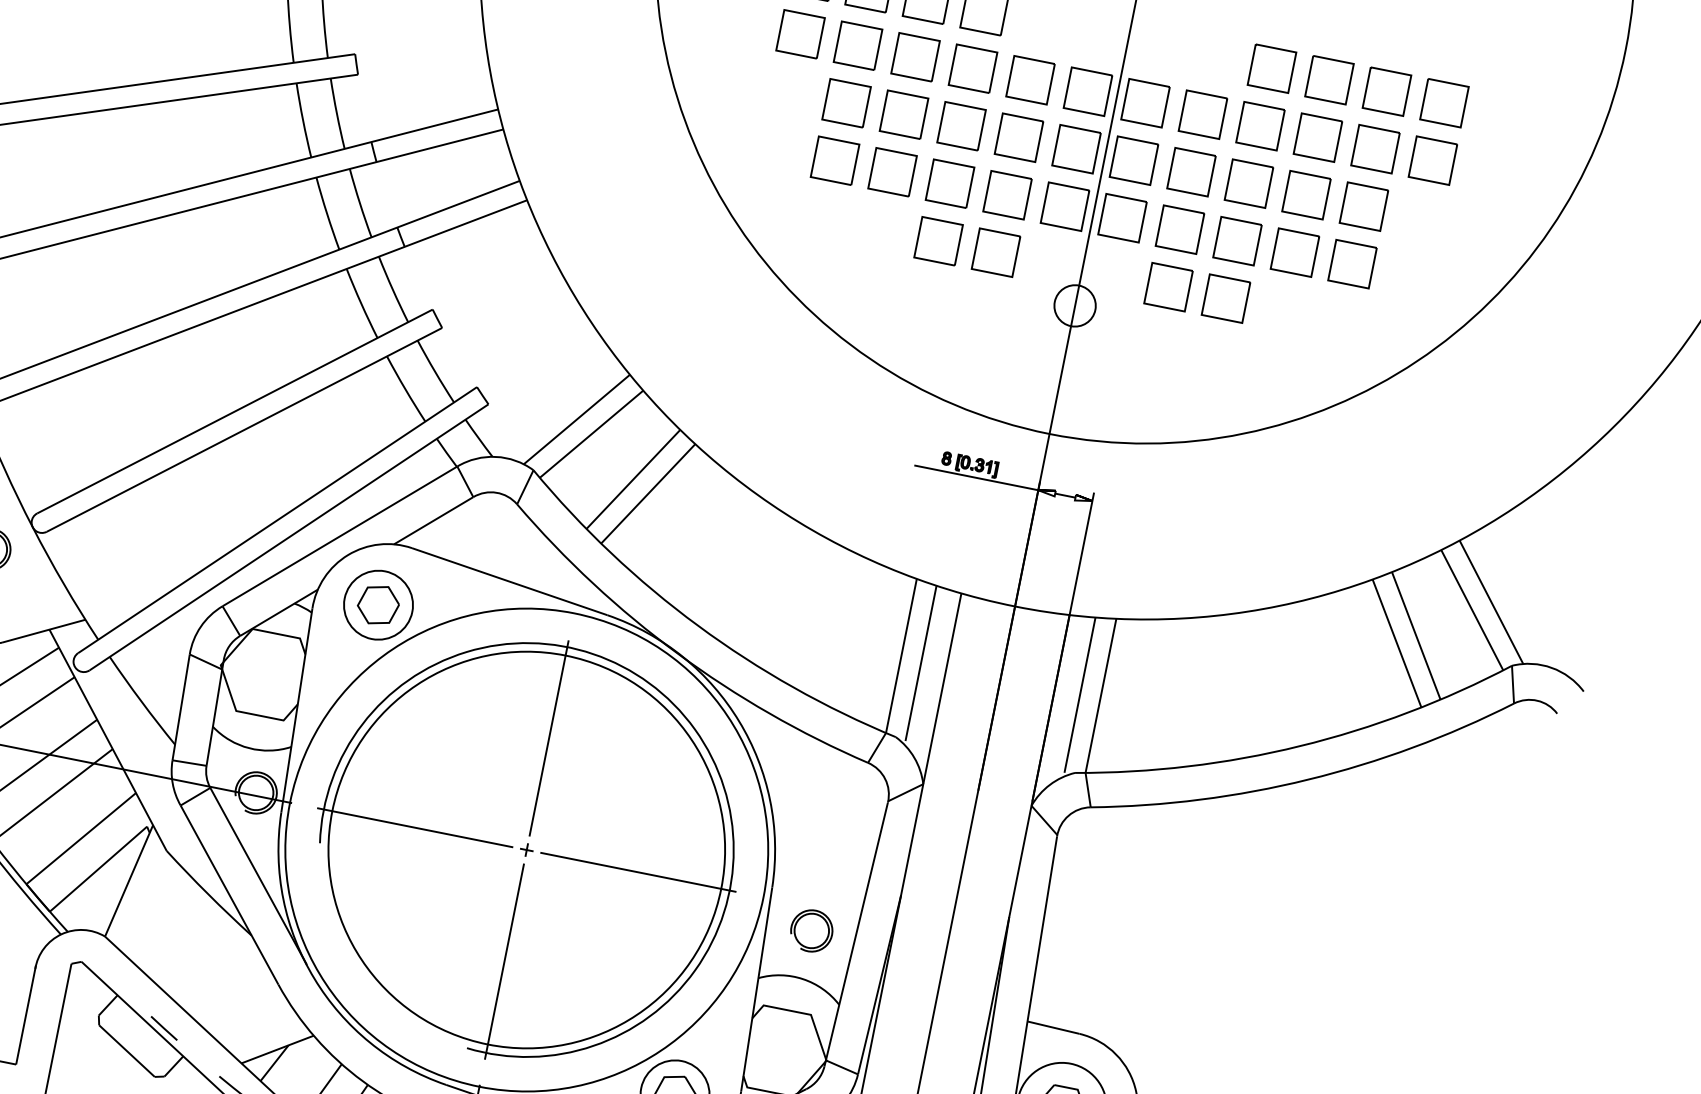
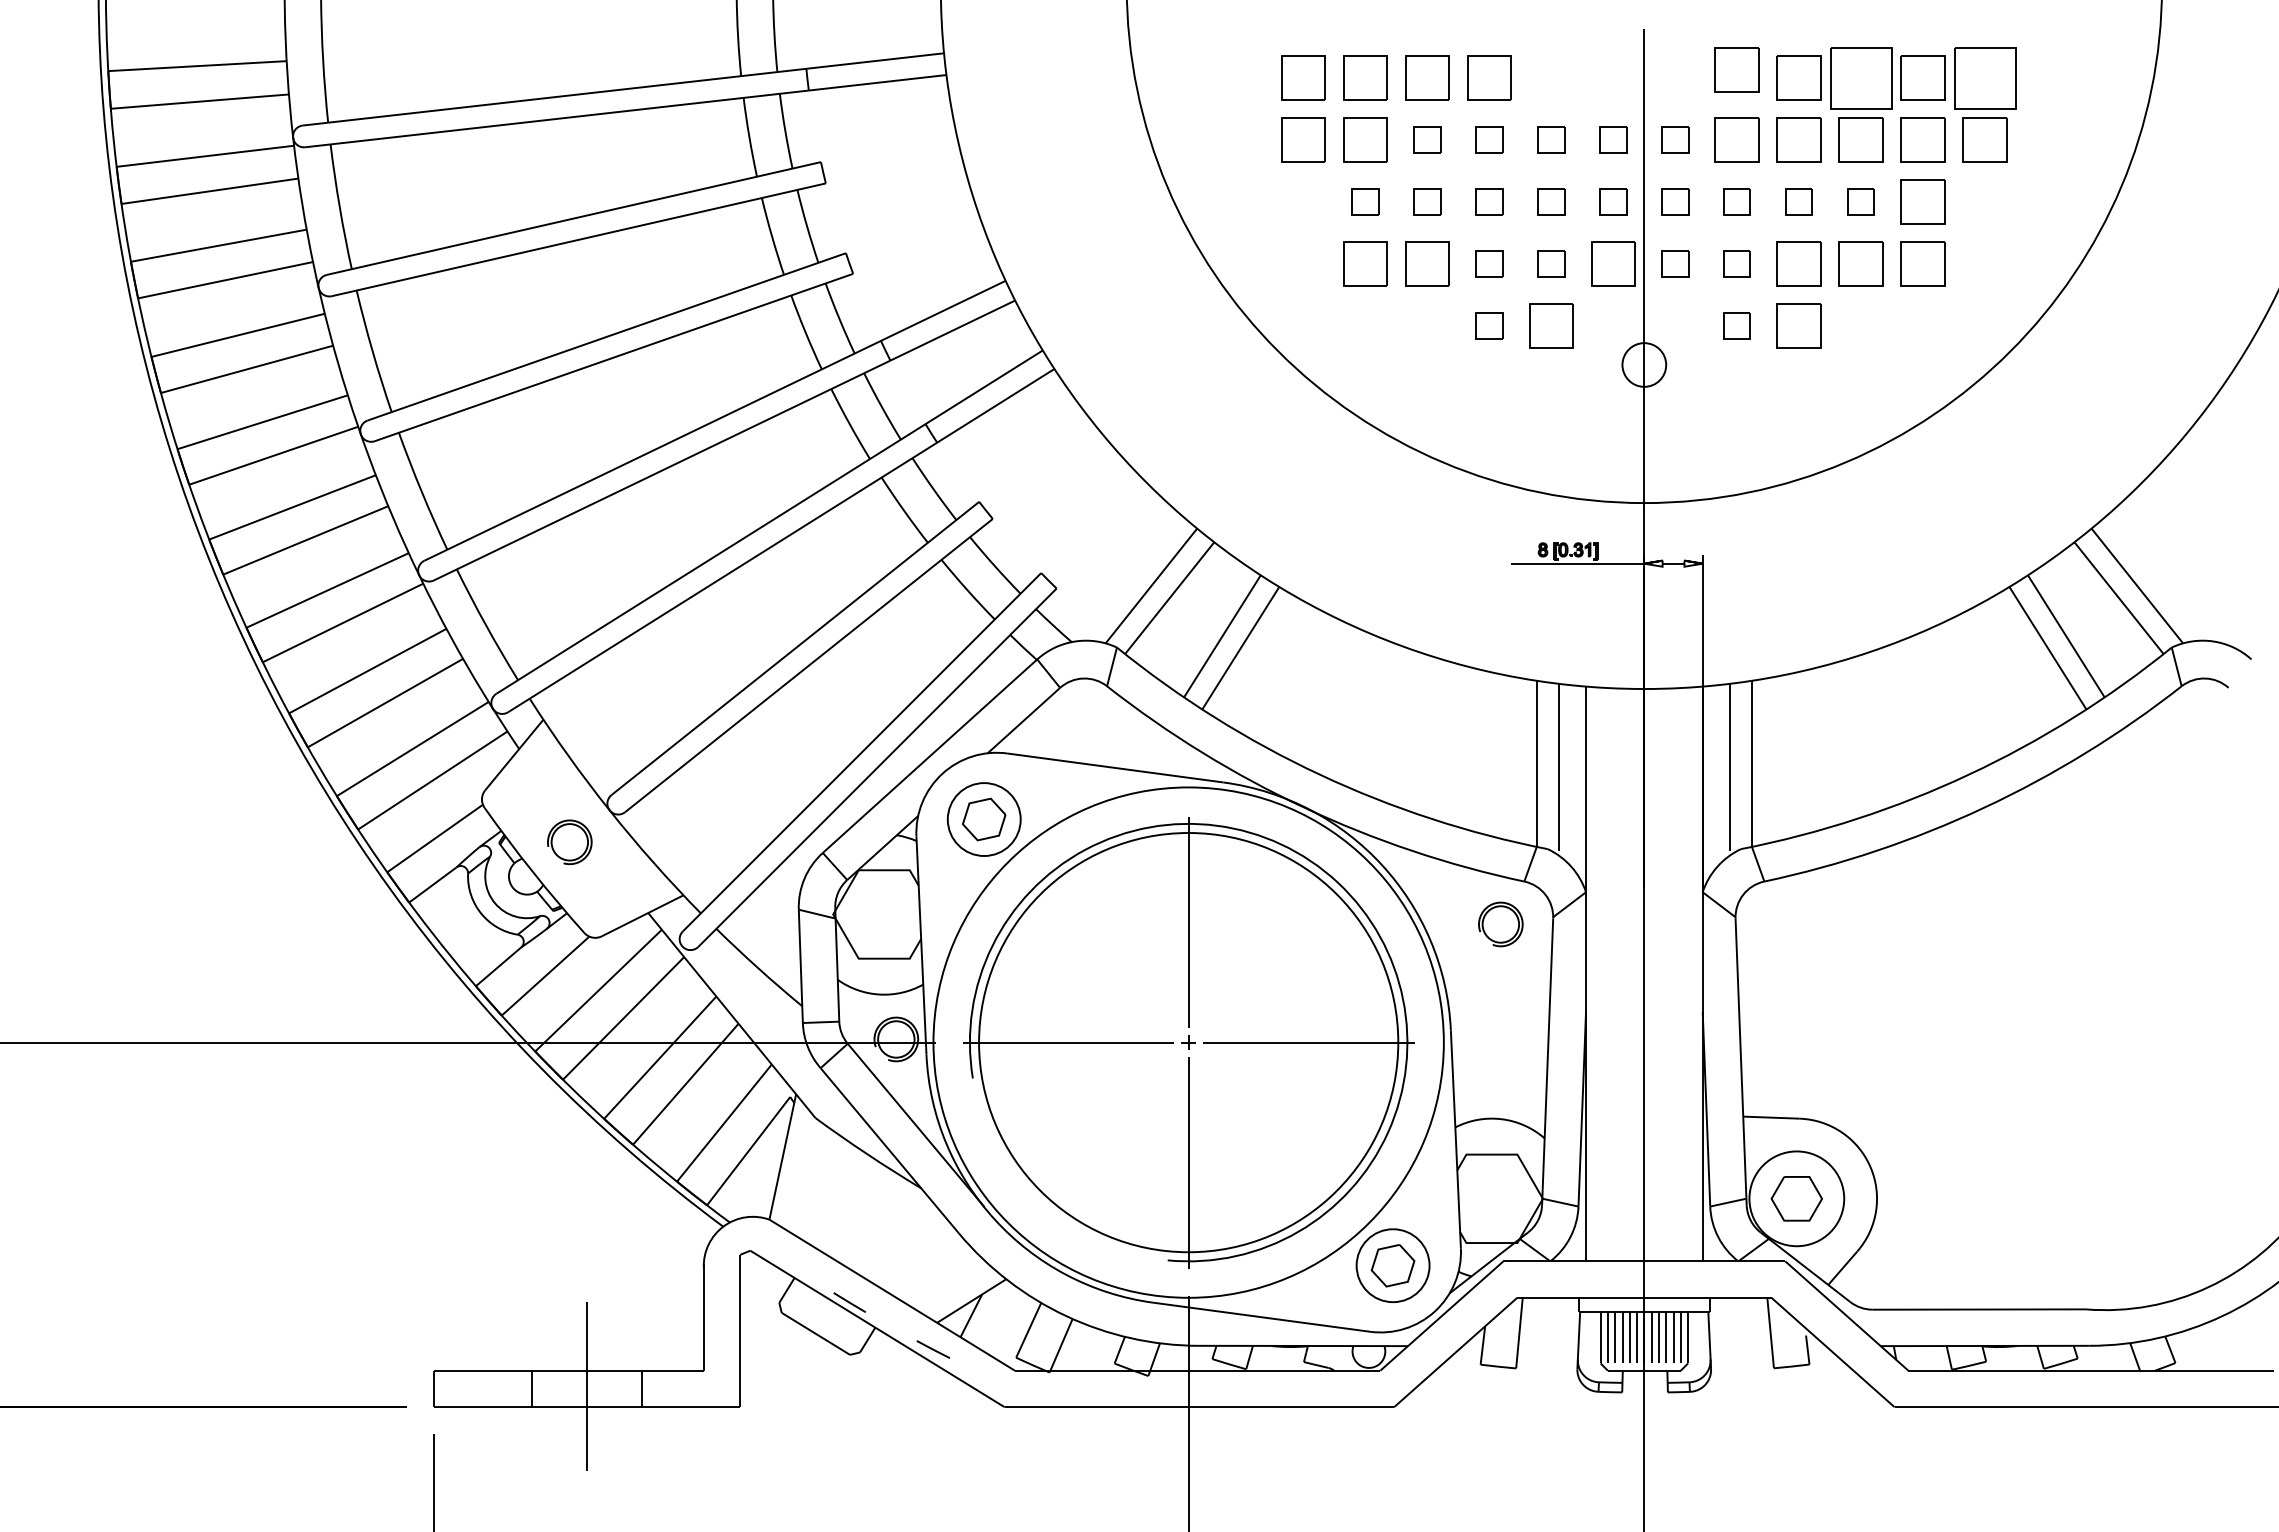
part: (1215, 48) -> (1736, 69), added
part: (915, 56) -> (1427, 139), size x0.6
part: (973, 68) -> (1489, 139), size x0.6
part: (1030, 79) -> (1551, 139), size x0.6
part: (1328, 79) -> (1860, 77), size x1.4
part: (1088, 91) -> (1613, 139), size x0.6
part: (846, 102) -> (1365, 201), size x0.6
part: (1145, 102) -> (1675, 139), size x0.6
part: (1443, 102) -> (1984, 77), size x1.4
part: (904, 114) -> (1427, 201), size x0.6
part: (961, 125) -> (1489, 201), size x0.6
part: (1019, 137) -> (1551, 201), size x0.6
part: (1076, 148) -> (1613, 201), size x0.6
part: (1134, 160) -> (1675, 201), size x0.6
part: (1190, 171) -> (1736, 201), size x0.6
part: (1248, 182) -> (1798, 201), size x0.6
part: (950, 183) -> (1489, 263), size x0.6
part: (1007, 194) -> (1551, 263), size x0.6
part: (1305, 194) -> (1860, 201), size x0.6
part: (1122, 217) -> (1675, 263), size x0.6
part: (1179, 228) -> (1736, 263), size x0.6
part: (938, 240) -> (1489, 325), size x0.6
part: (1167, 286) -> (1736, 325), size x0.6
part: (811, 930) -> (1500, 924), moved

